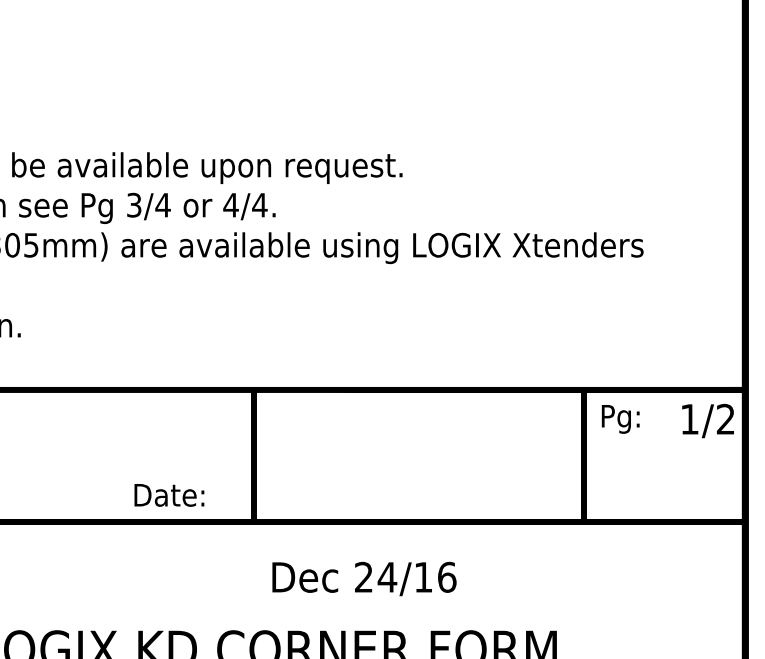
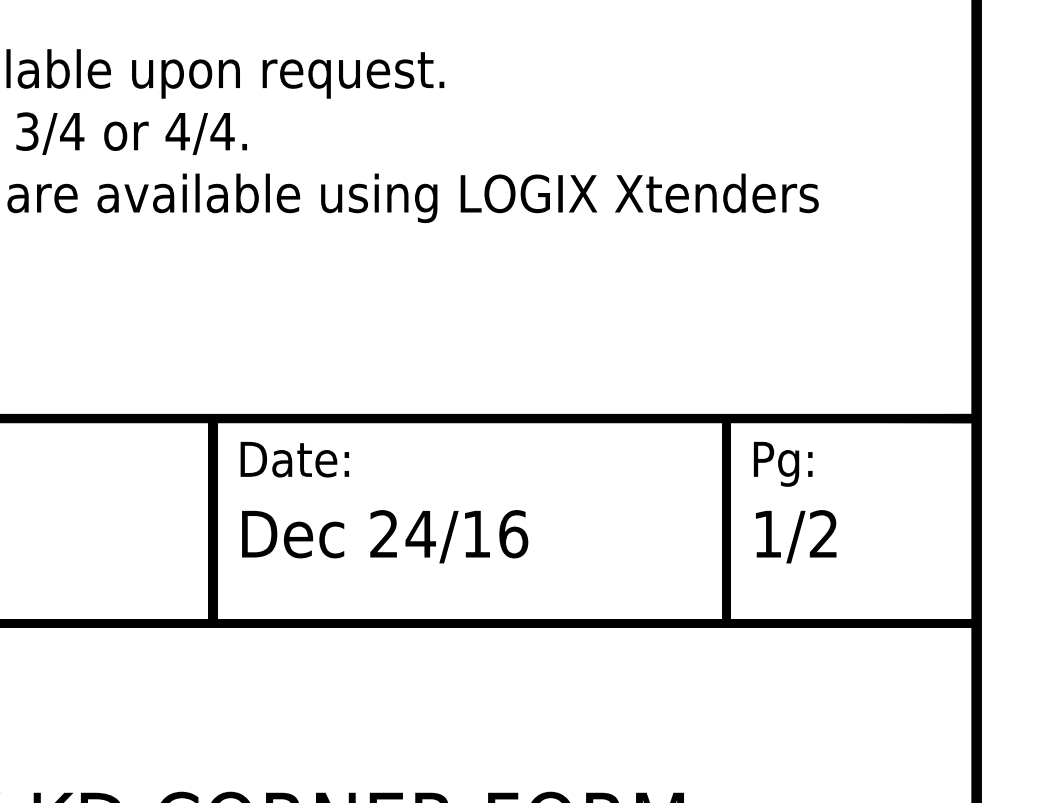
text: (707, 420) -> (795, 535), moved
text: (169, 495) -> (294, 459), moved
text: (364, 578) -> (385, 535), moved

